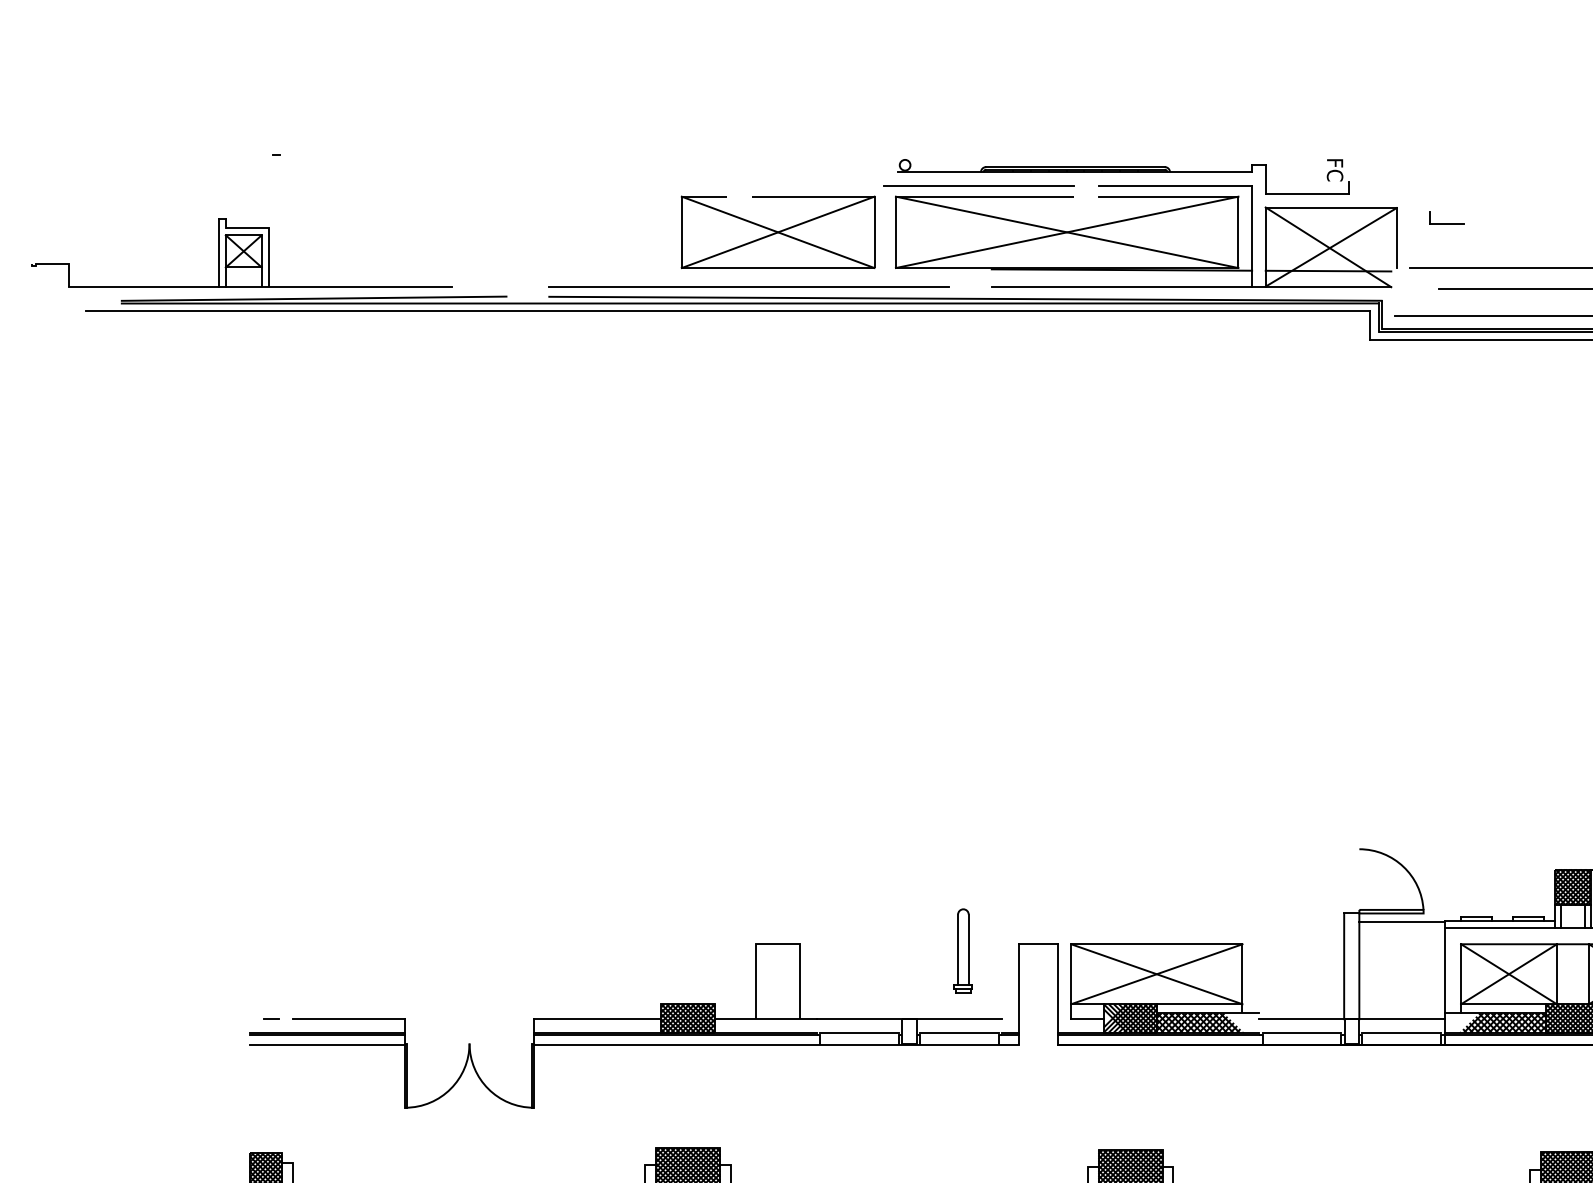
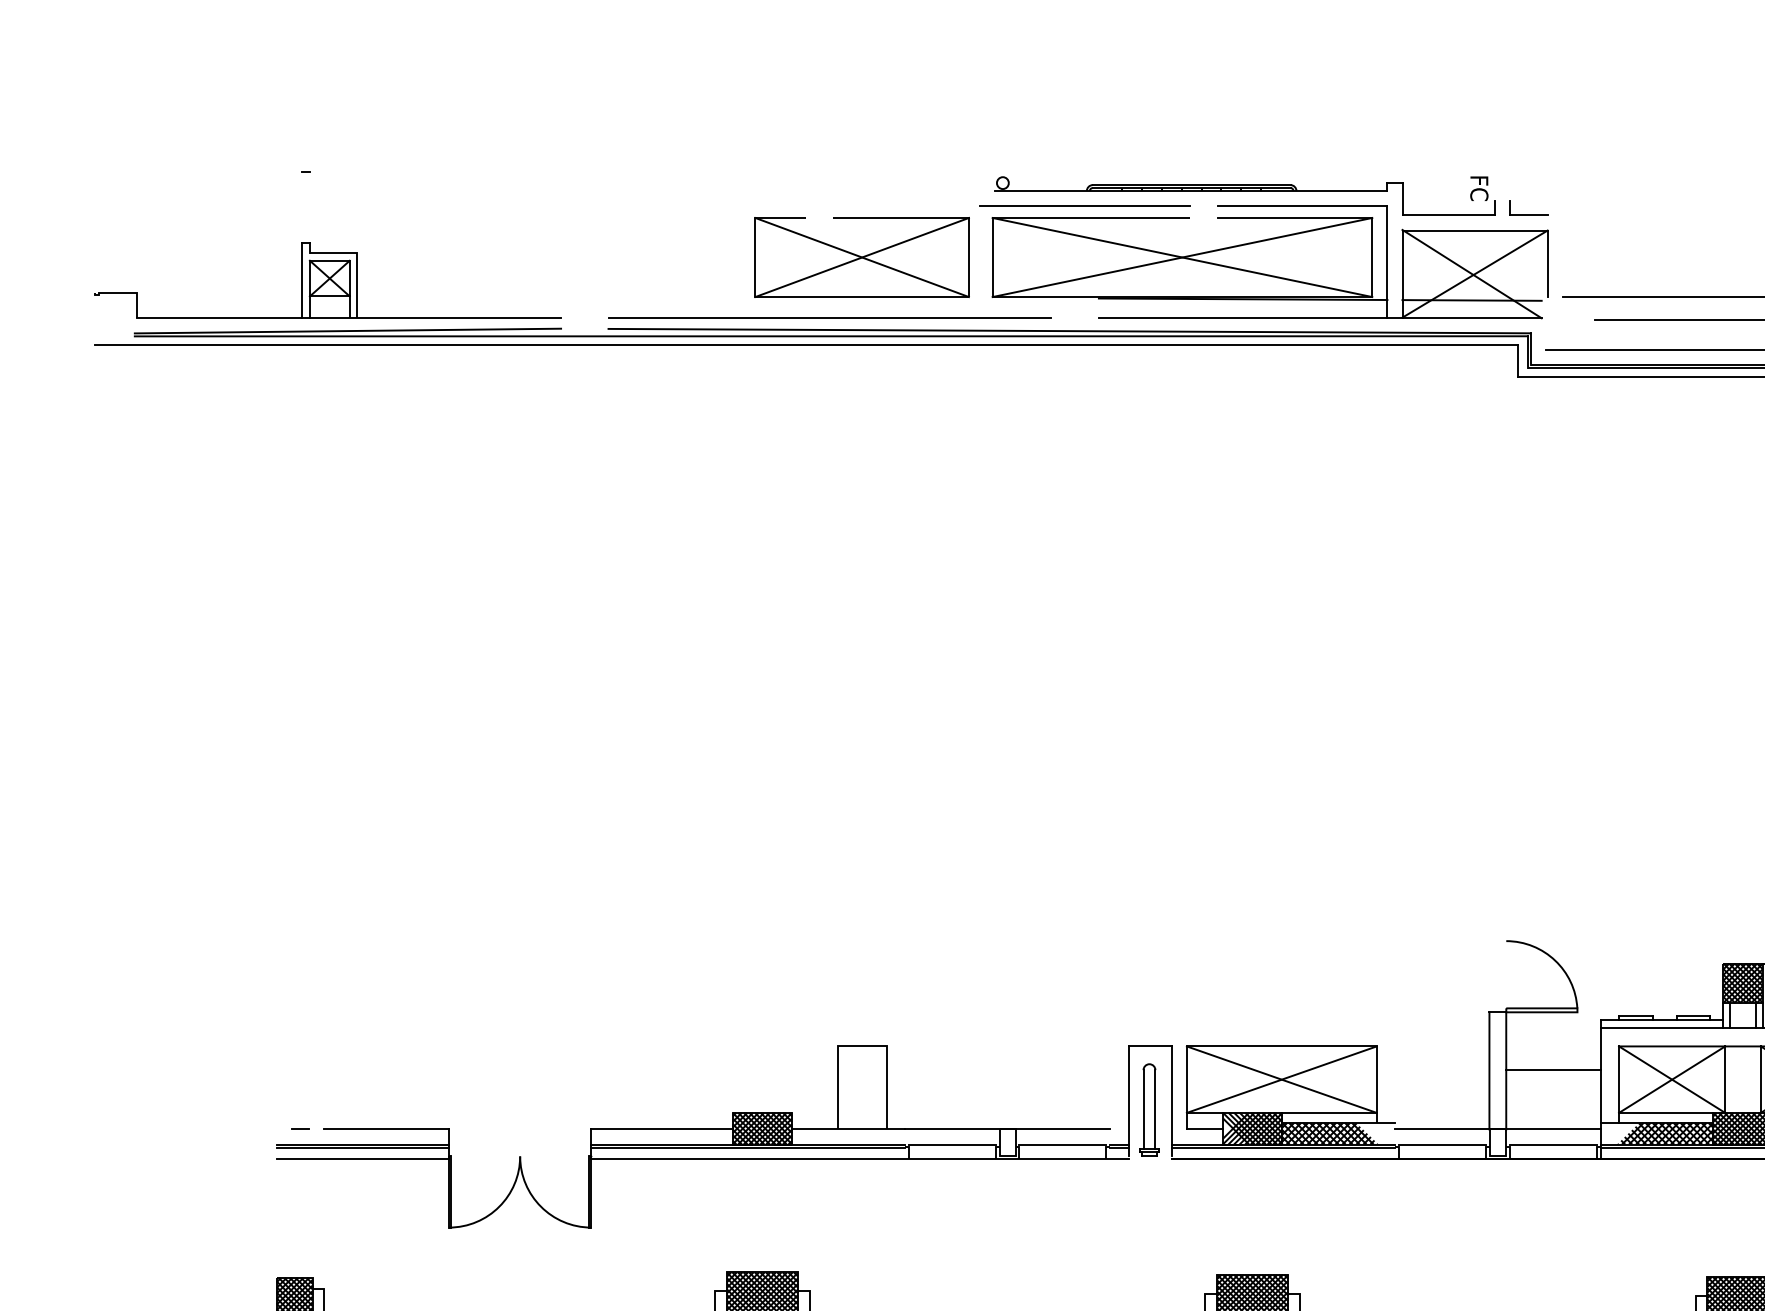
part: (1446, 217) -> (1528, 207), moved
part: (241, 252) -> (327, 279), moved
line: (1401, 921) -> (1552, 1069), moved
part: (962, 950) -> (1148, 1109), moved

